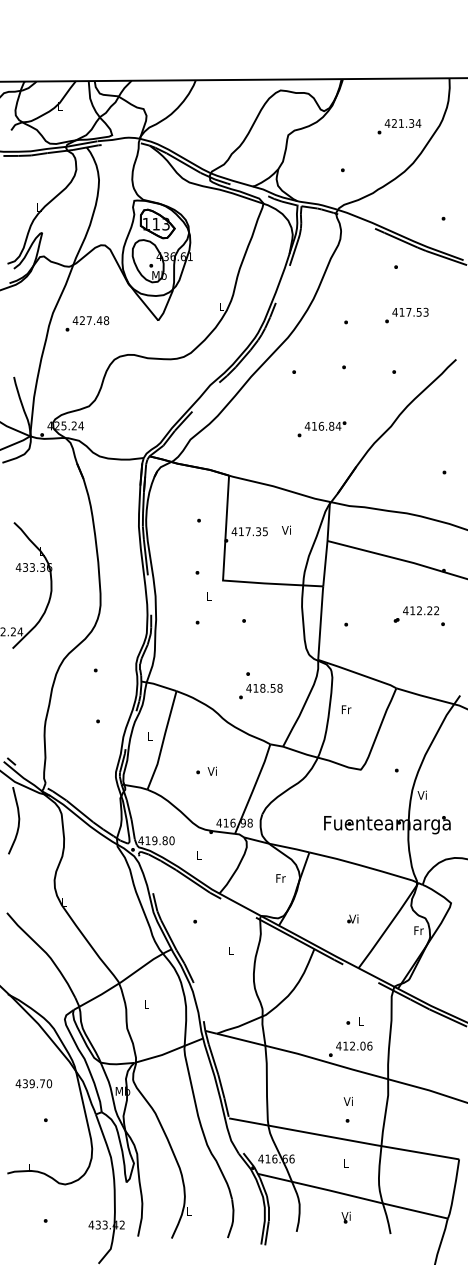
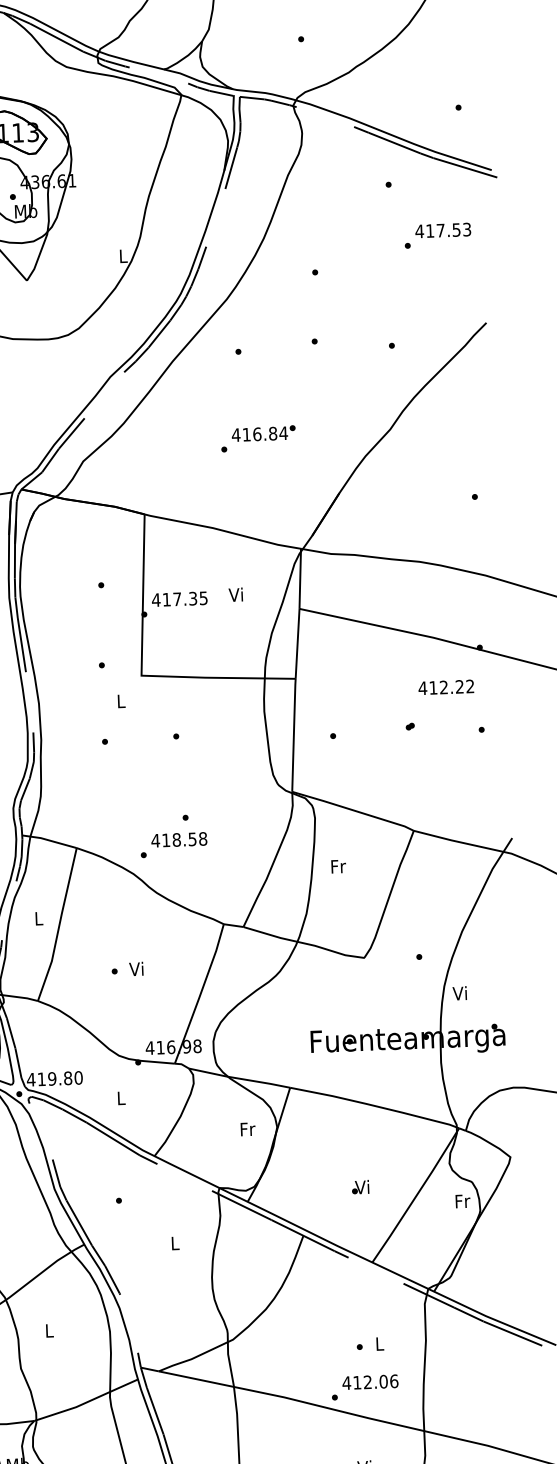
text: (406, 315) -> (437, 235), moved
text: (321, 429) -> (257, 439), moved
text: (421, 610) -> (446, 686), moved
text: (260, 691) -> (173, 844), moved

